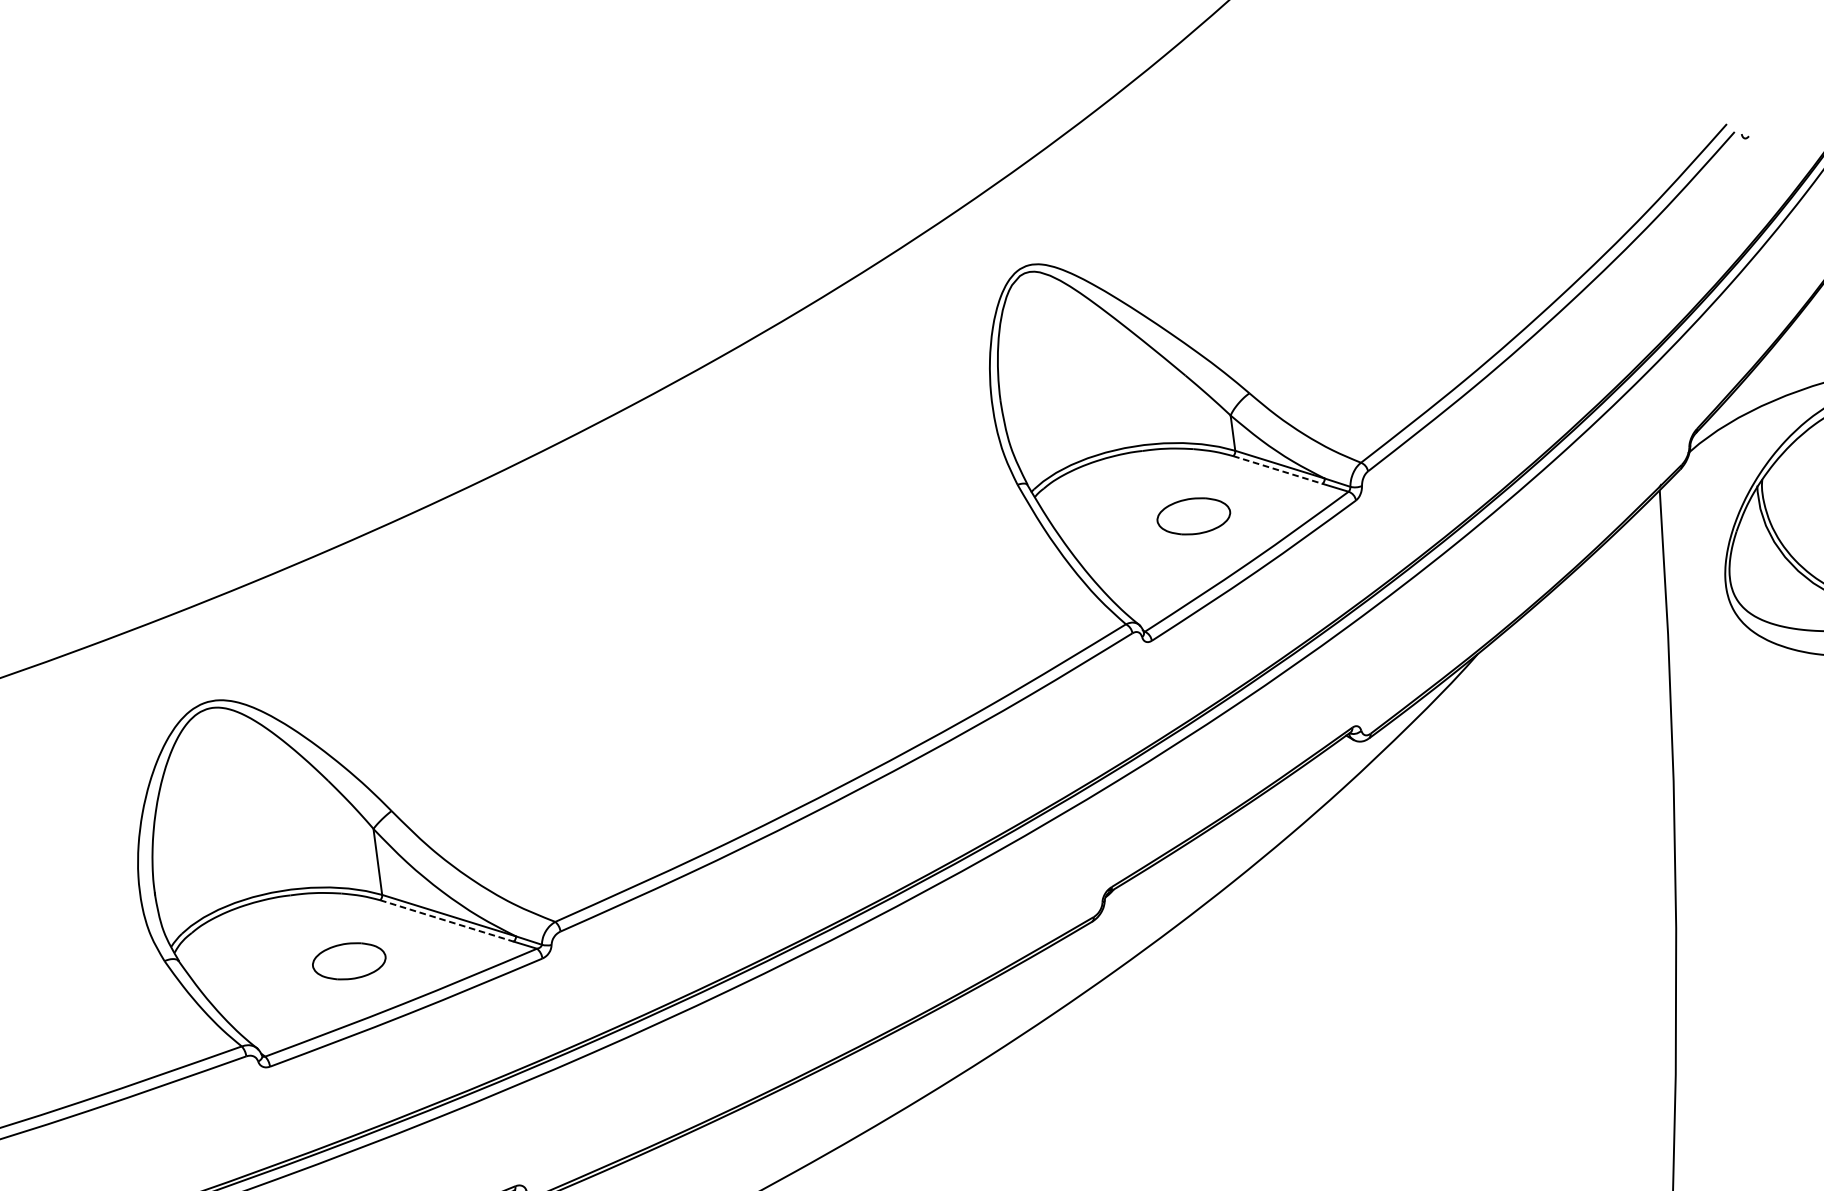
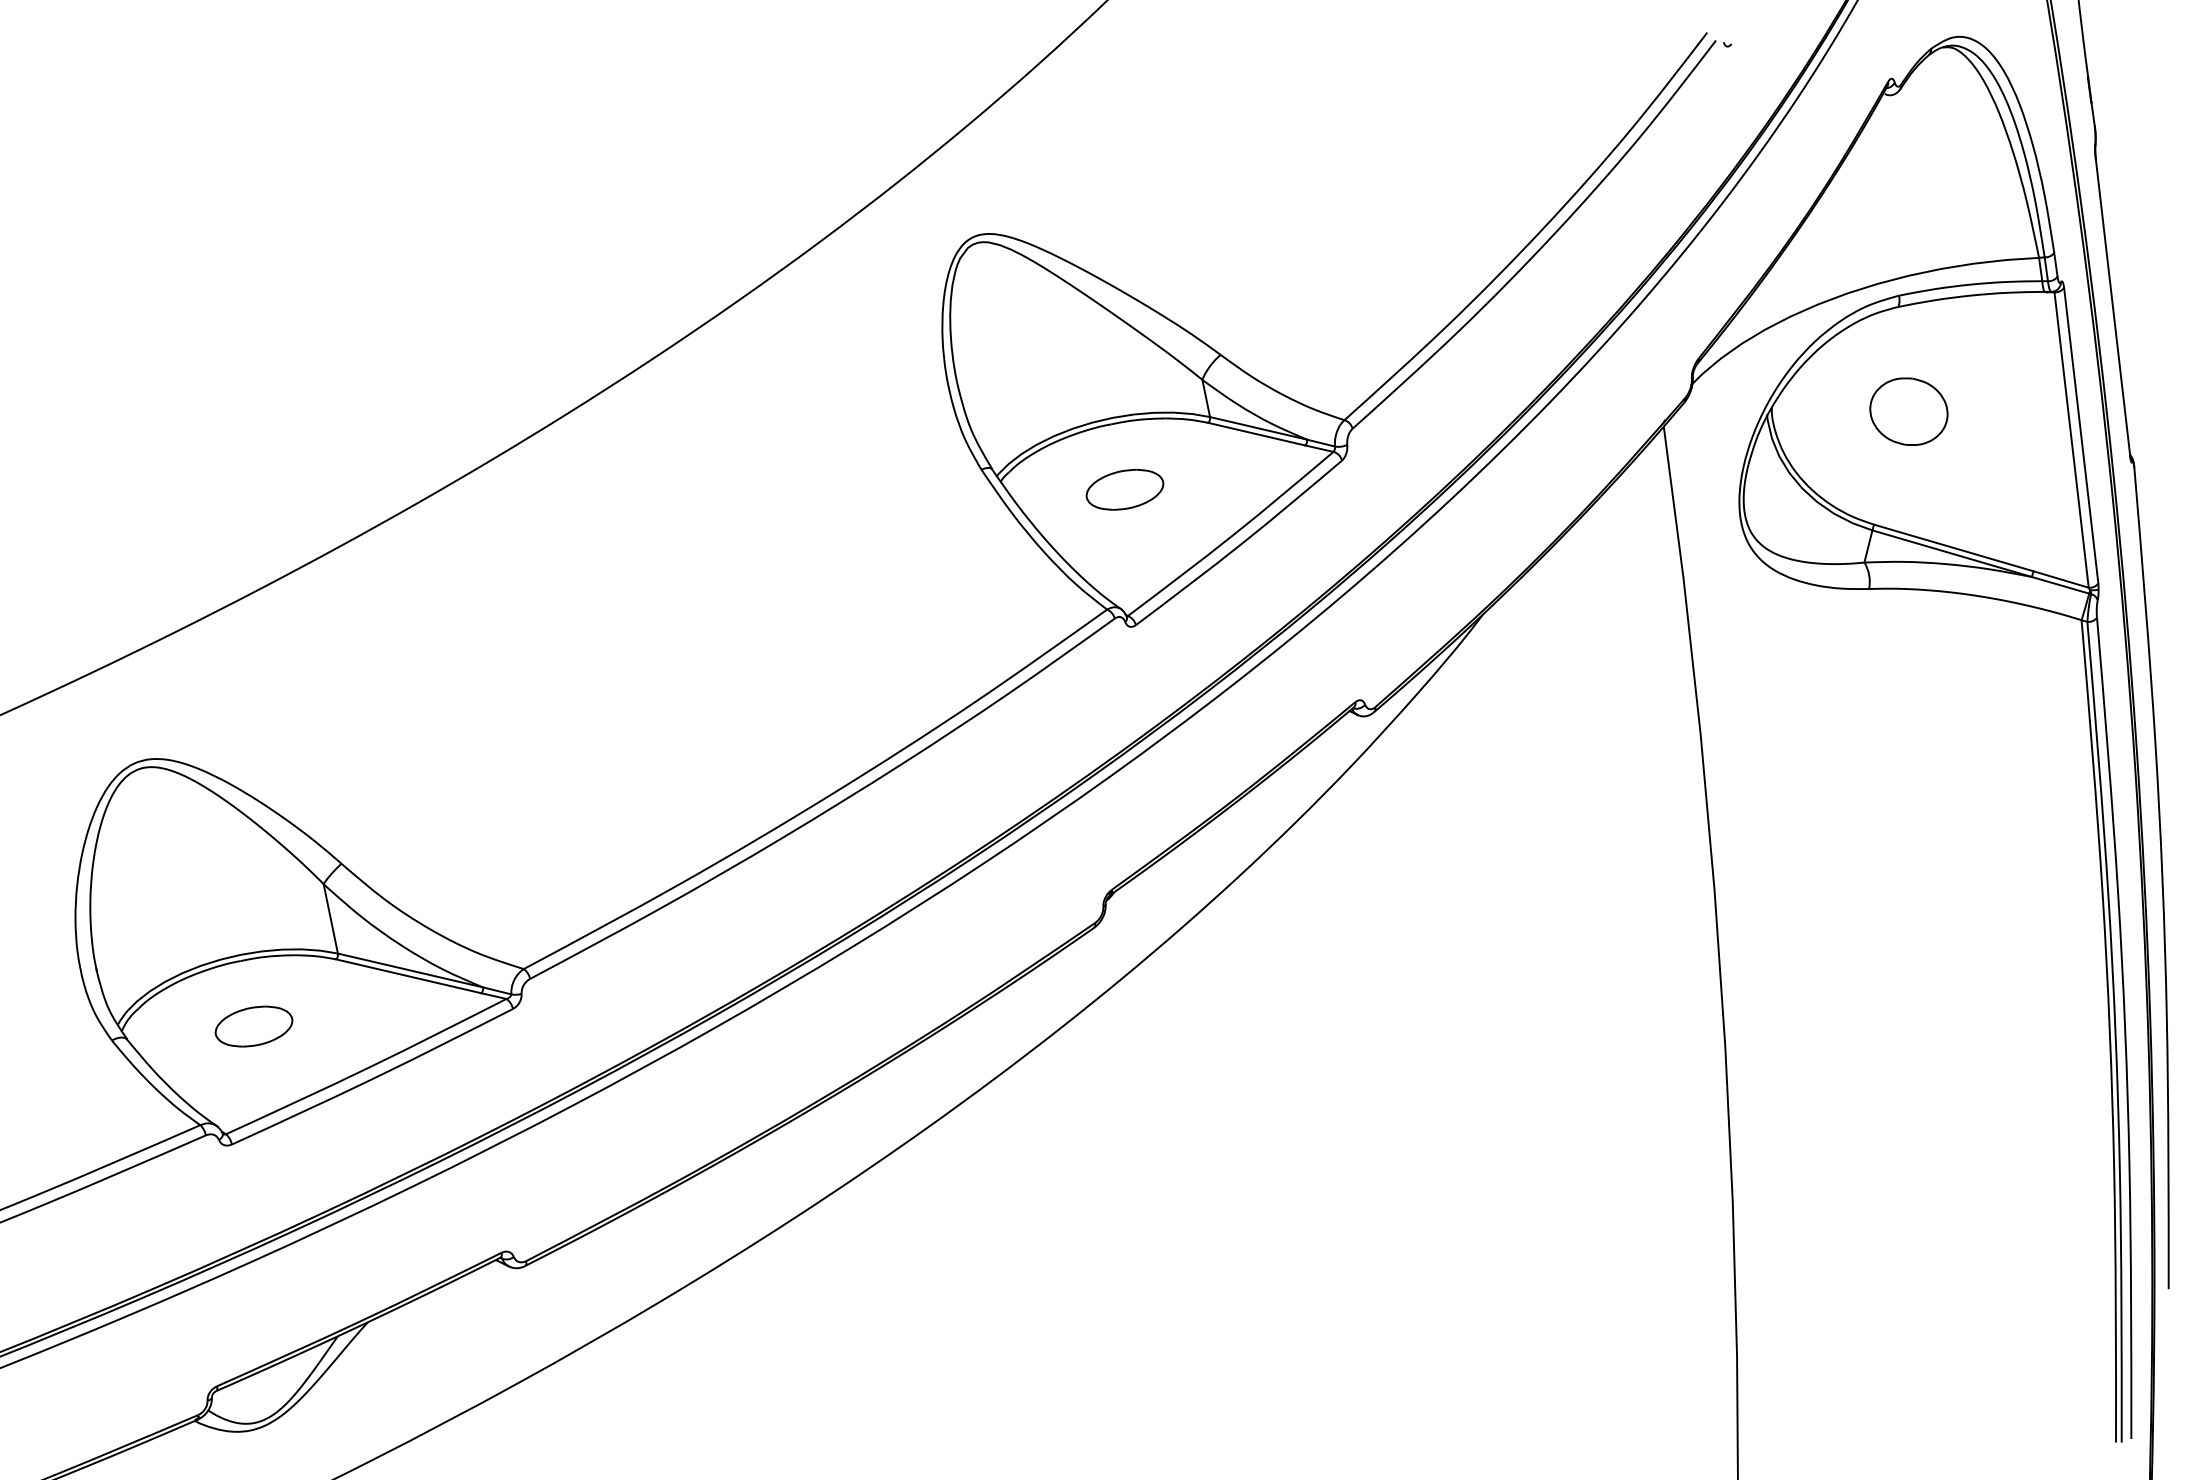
line: (1277, 470) -> (1256, 434), dashed -> solid
part: (1193, 516) -> (1124, 489), moved
line: (446, 921) -> (408, 976), dashed -> solid
part: (348, 961) -> (253, 1026), moved

